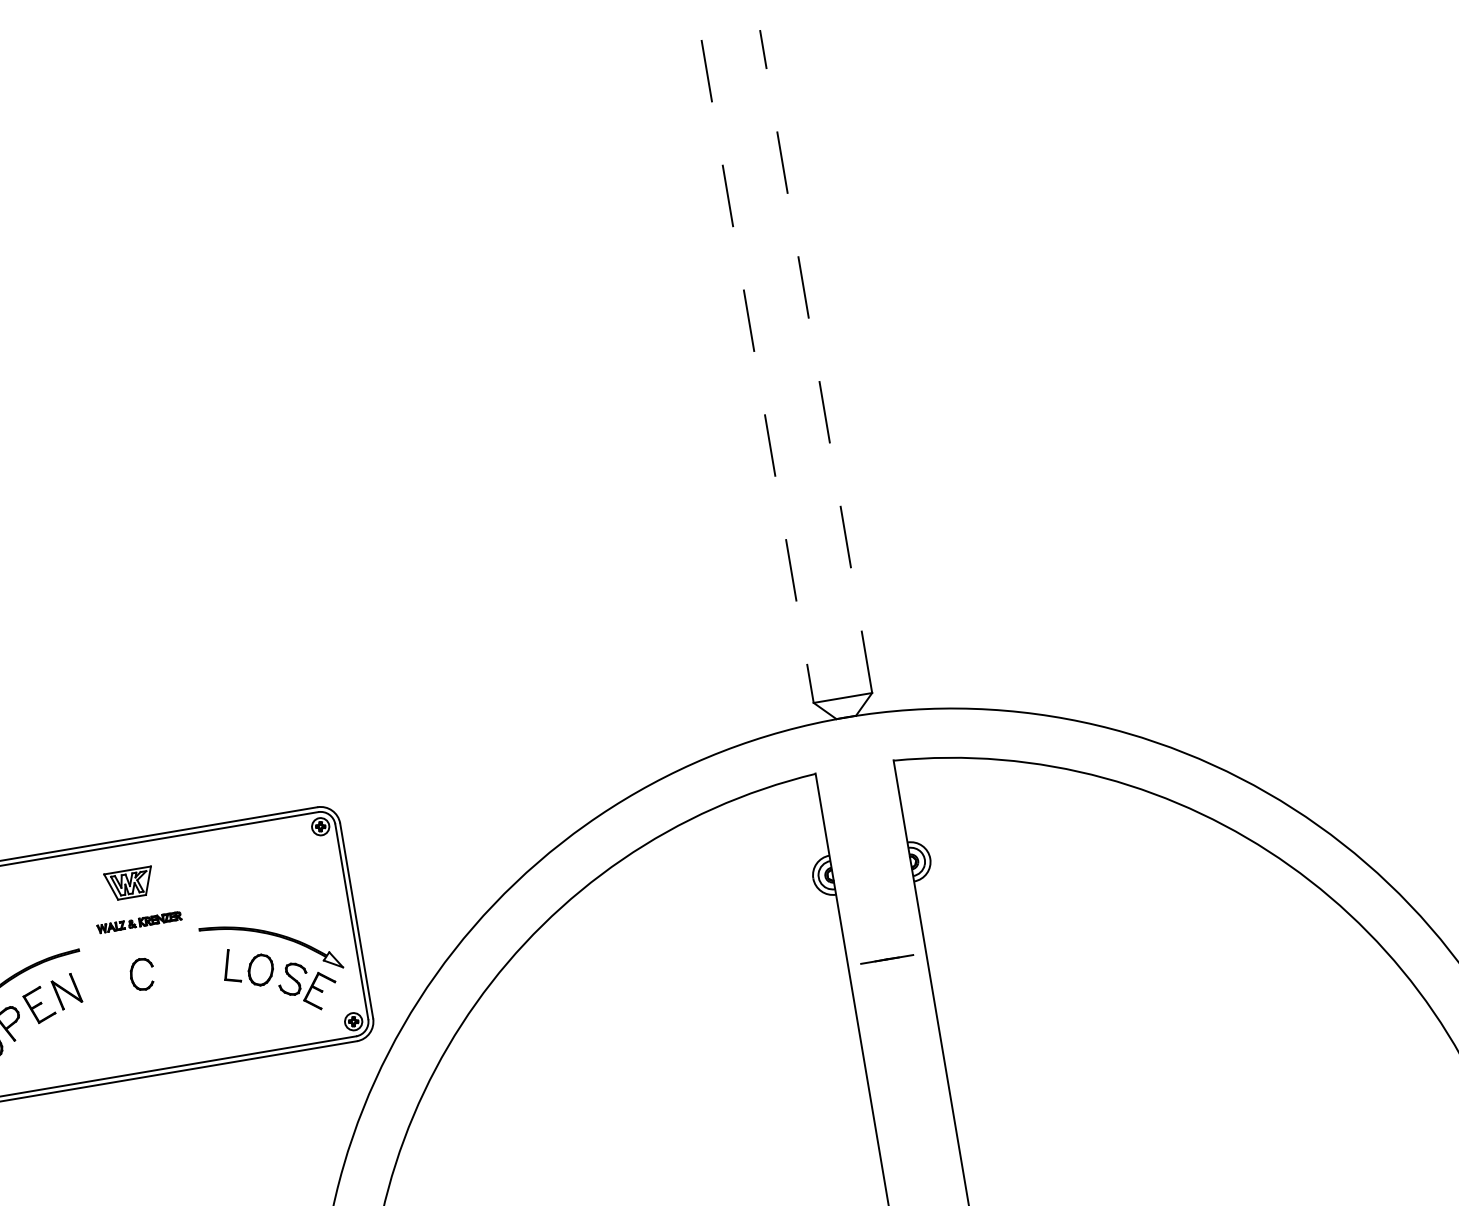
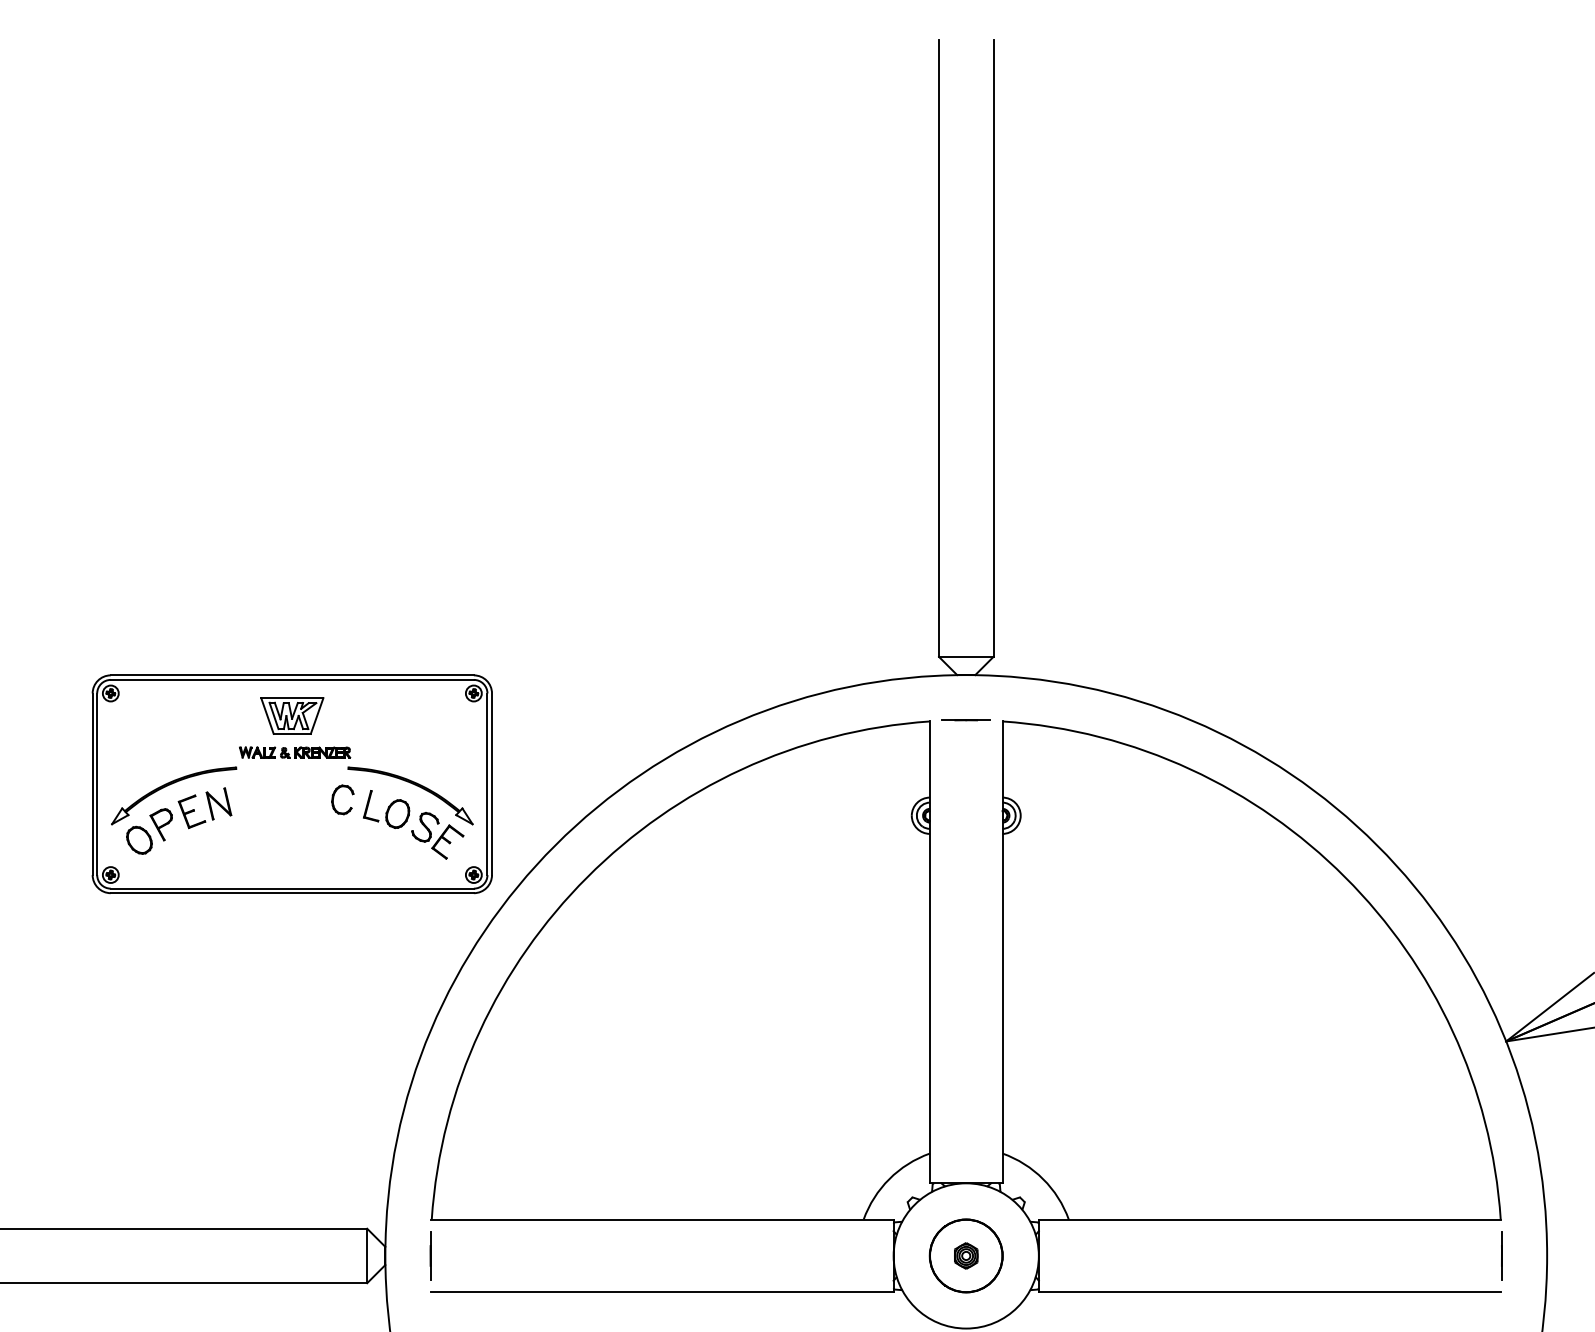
line: (816, 361) -> (993, 348), dashed -> solid
line: (758, 371) -> (939, 348), dashed -> solid
part: (129, 883) -> (292, 715), size x1.43
part: (139, 922) -> (295, 752), size x1.43
line: (886, 959) -> (965, 720), moved
part: (132, 973) -> (334, 797), moved

